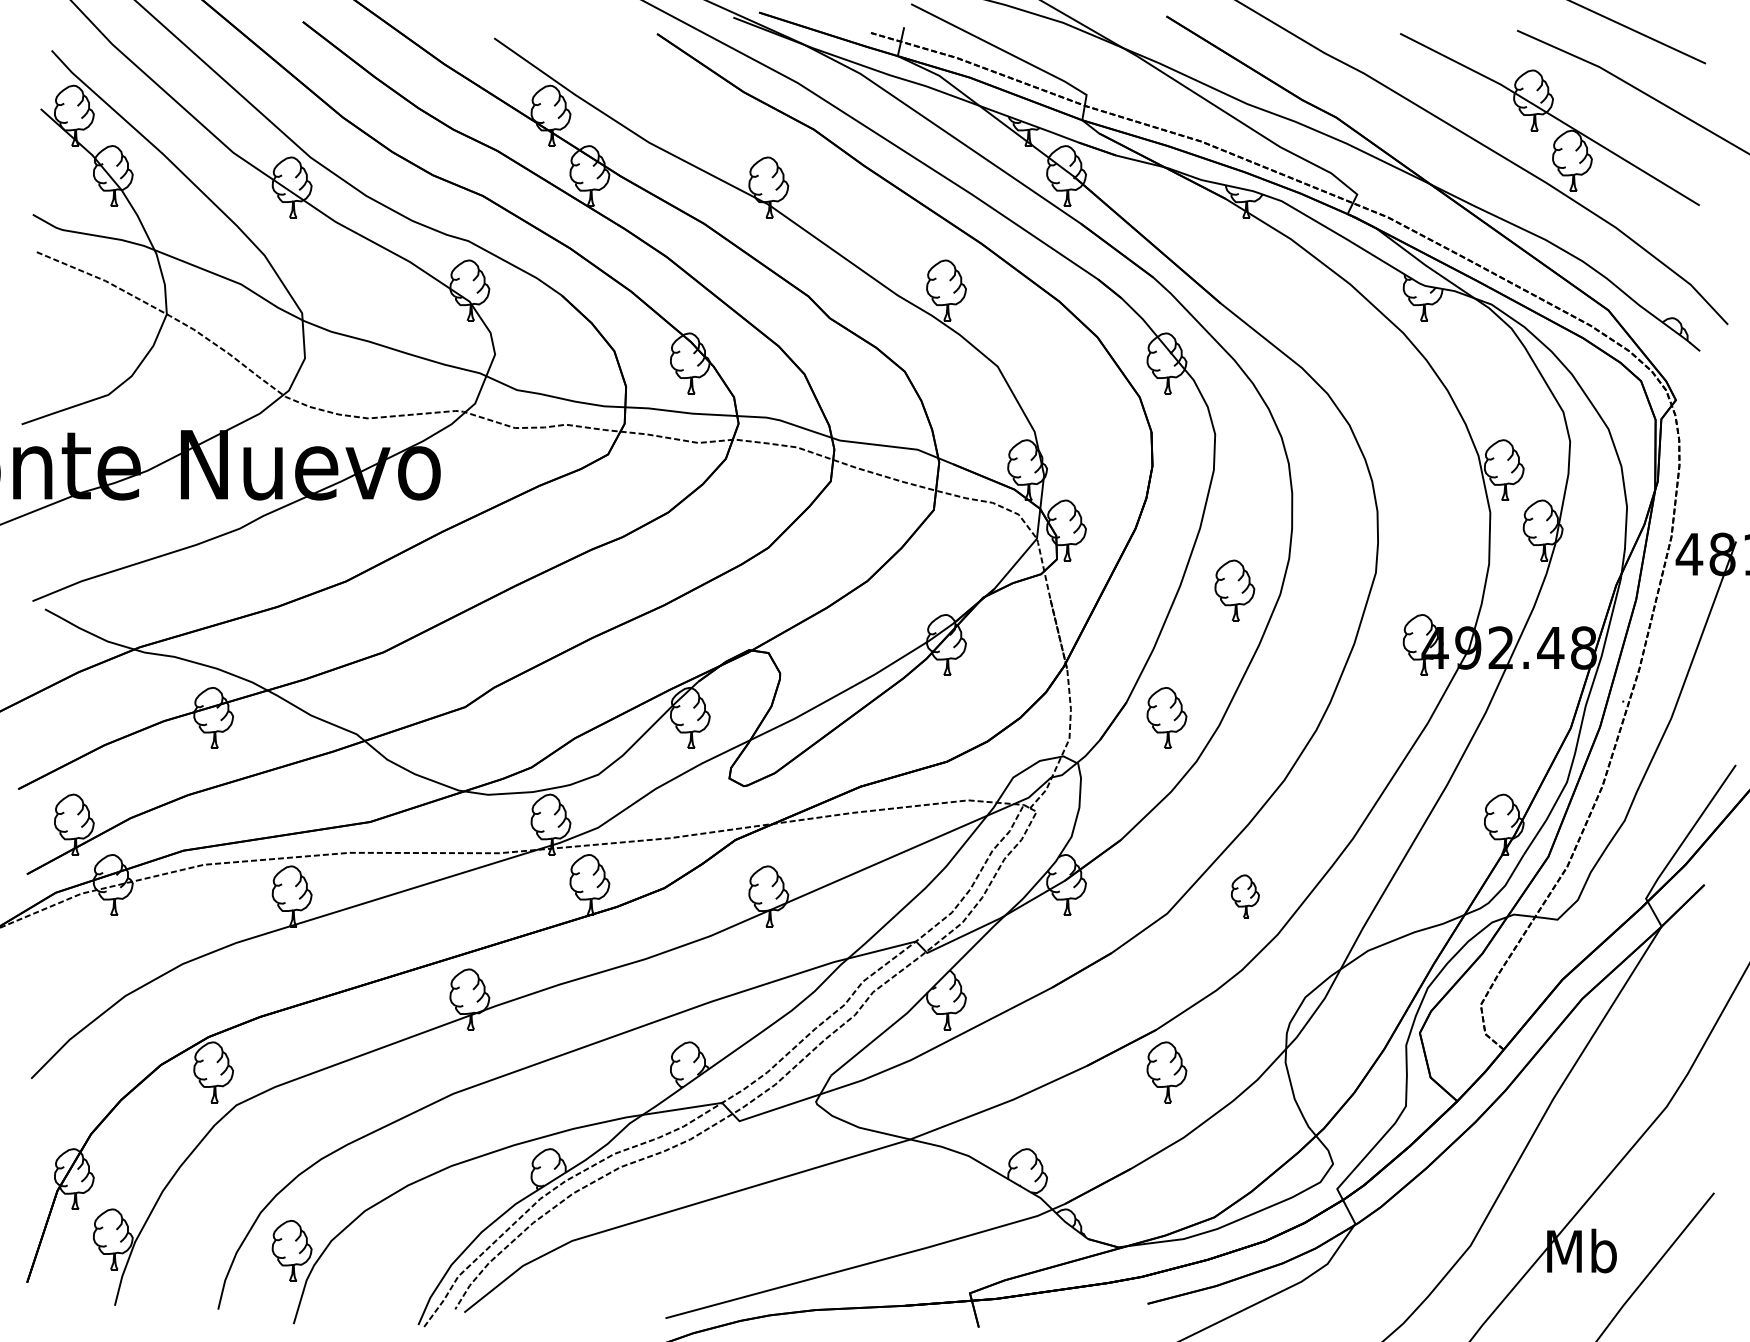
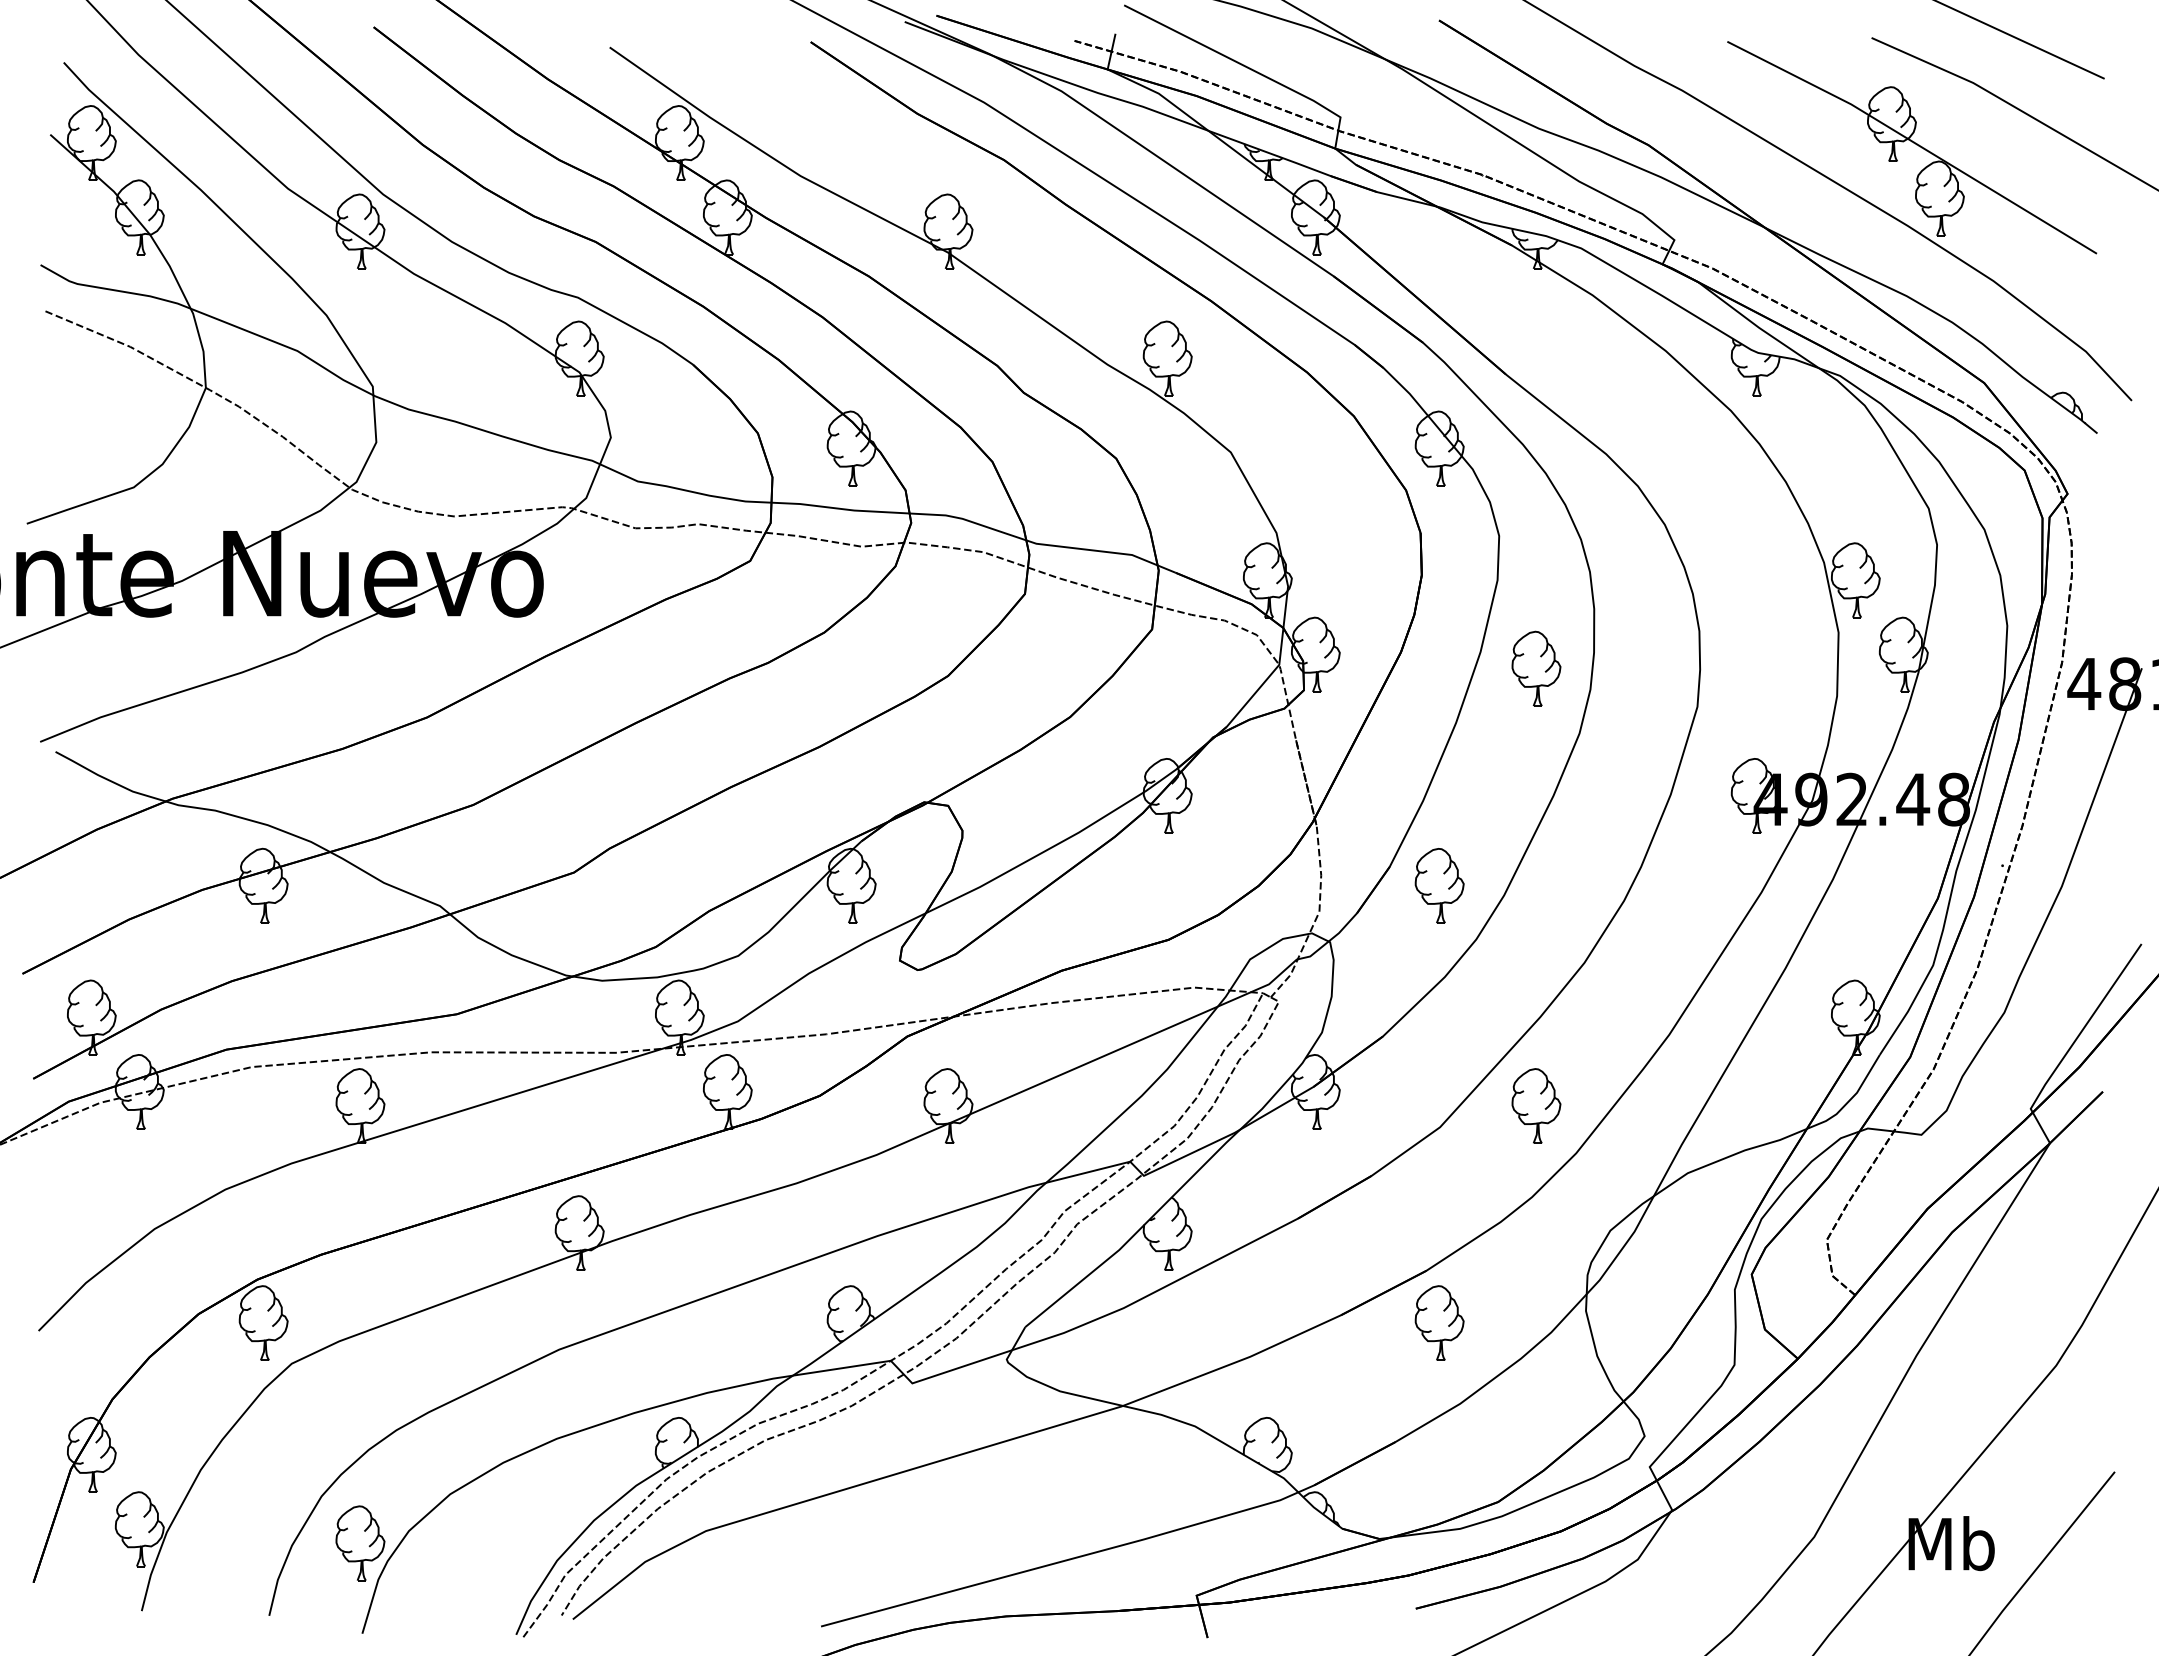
part: (1234, 590) -> (1536, 668), moved
part: (1245, 895) -> (1536, 1105), size x1.43

